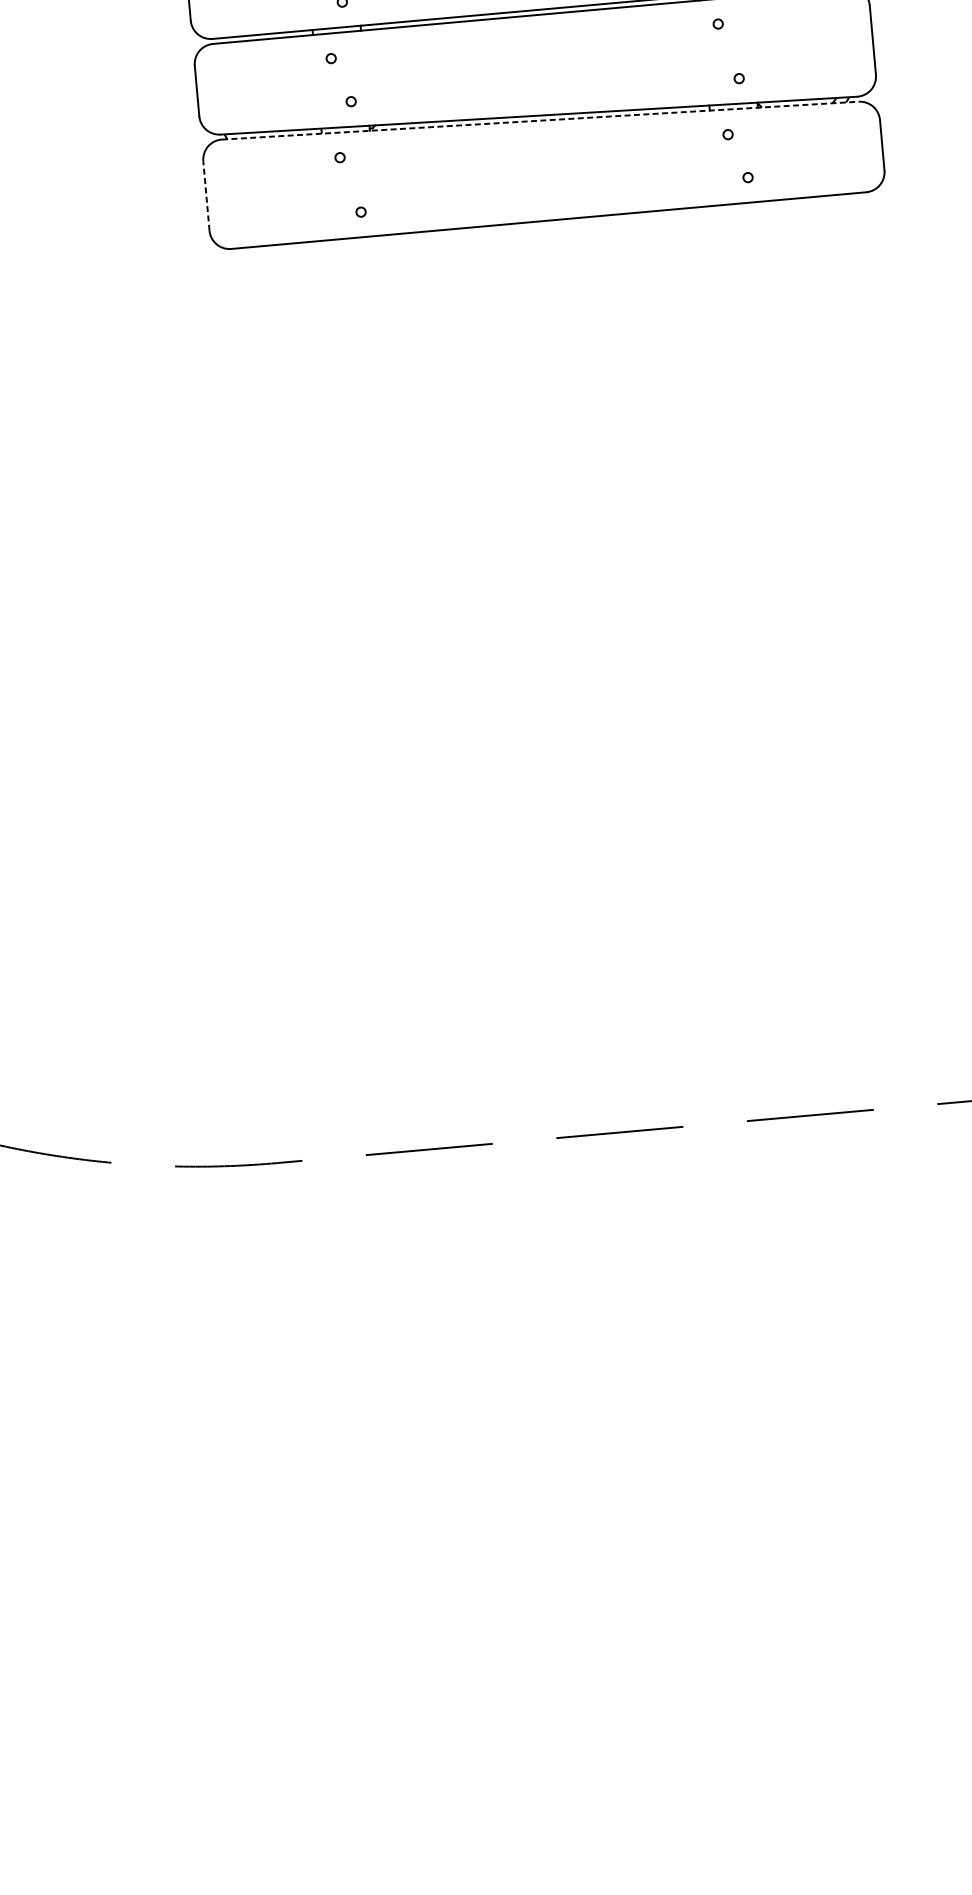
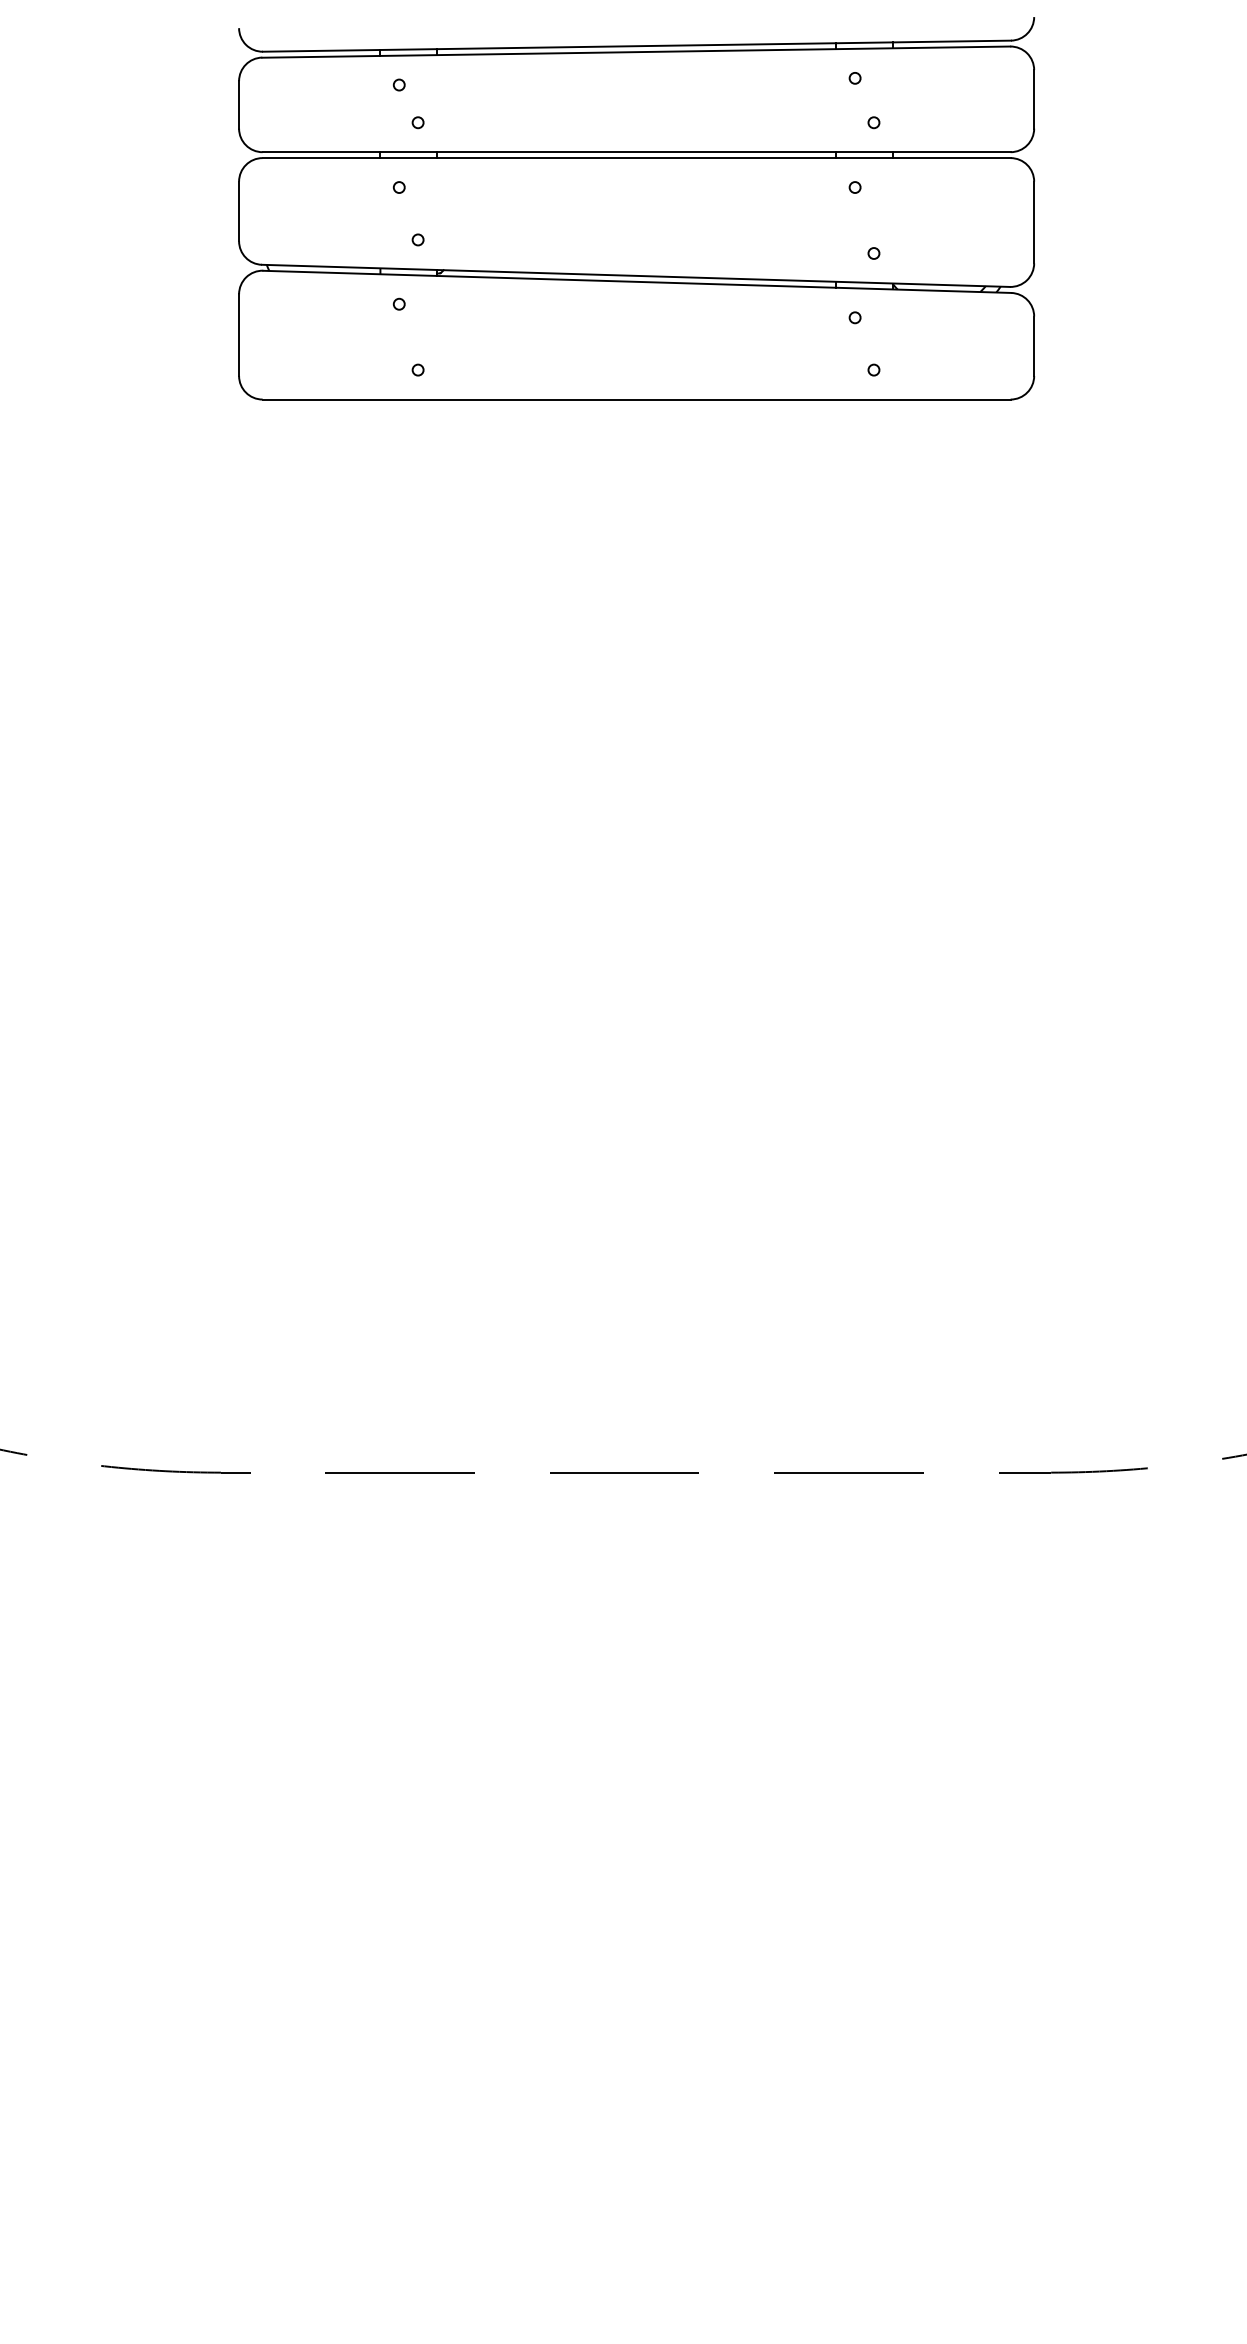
line: (540, 120) -> (637, 281), dashed -> solid
line: (206, 196) -> (239, 335), dashed -> solid

